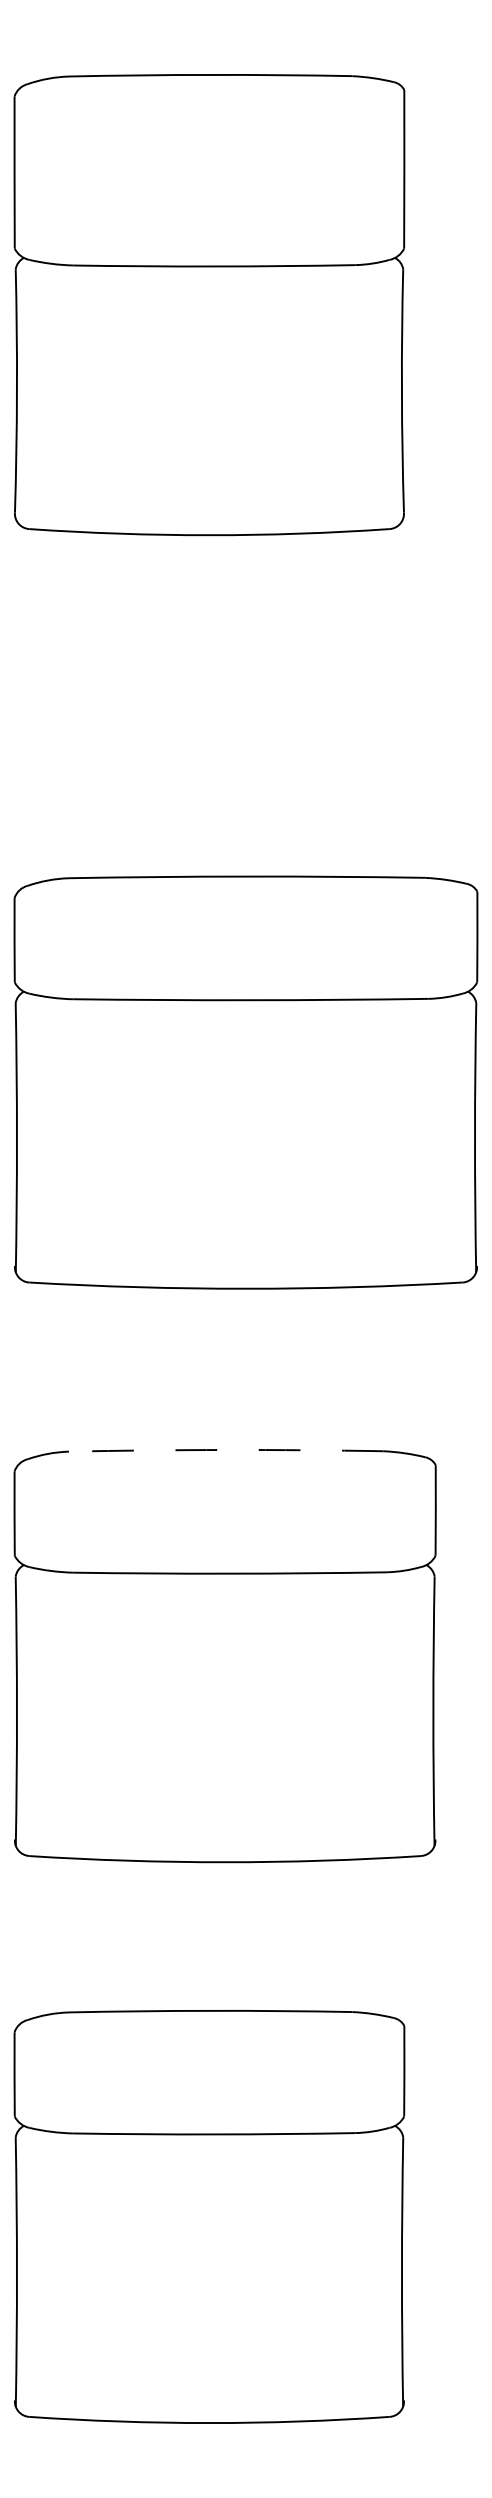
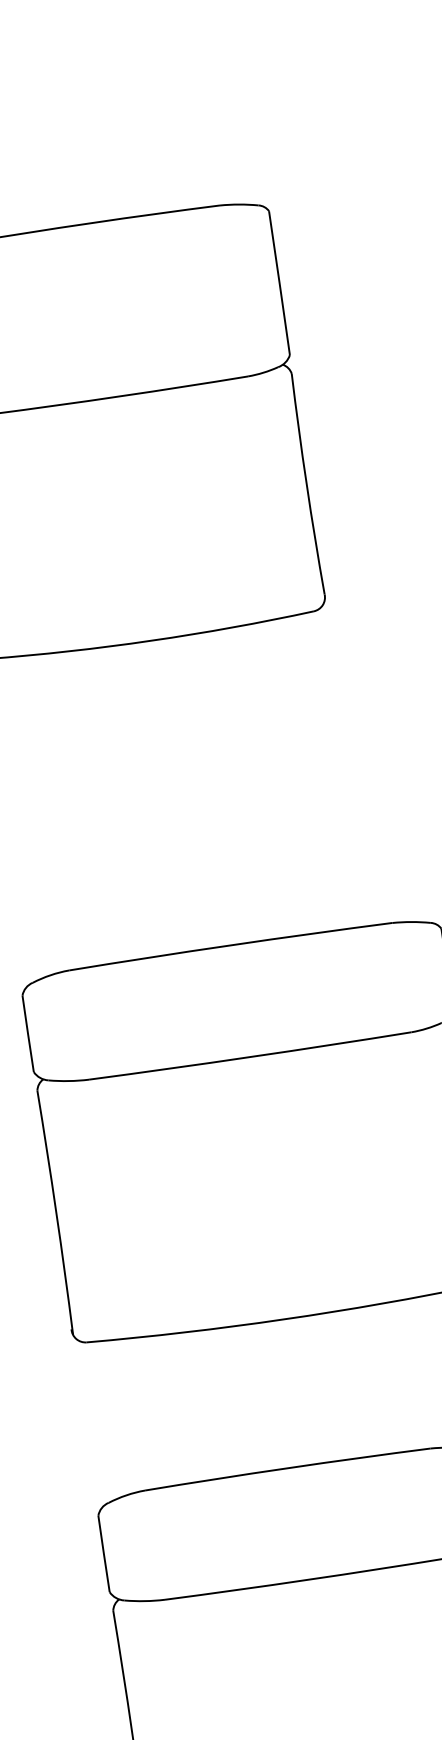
arc: (226, 1450) -> (287, 1468), dashed -> solid

